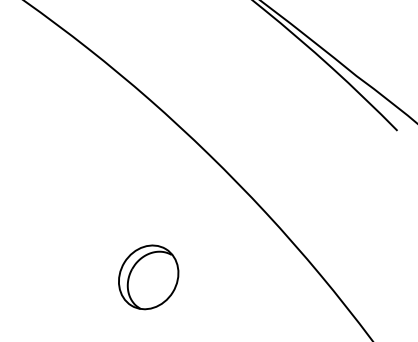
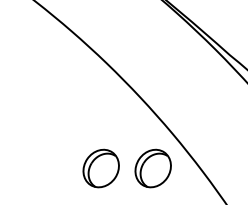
part: (235, 273) -> (152, 168), added

